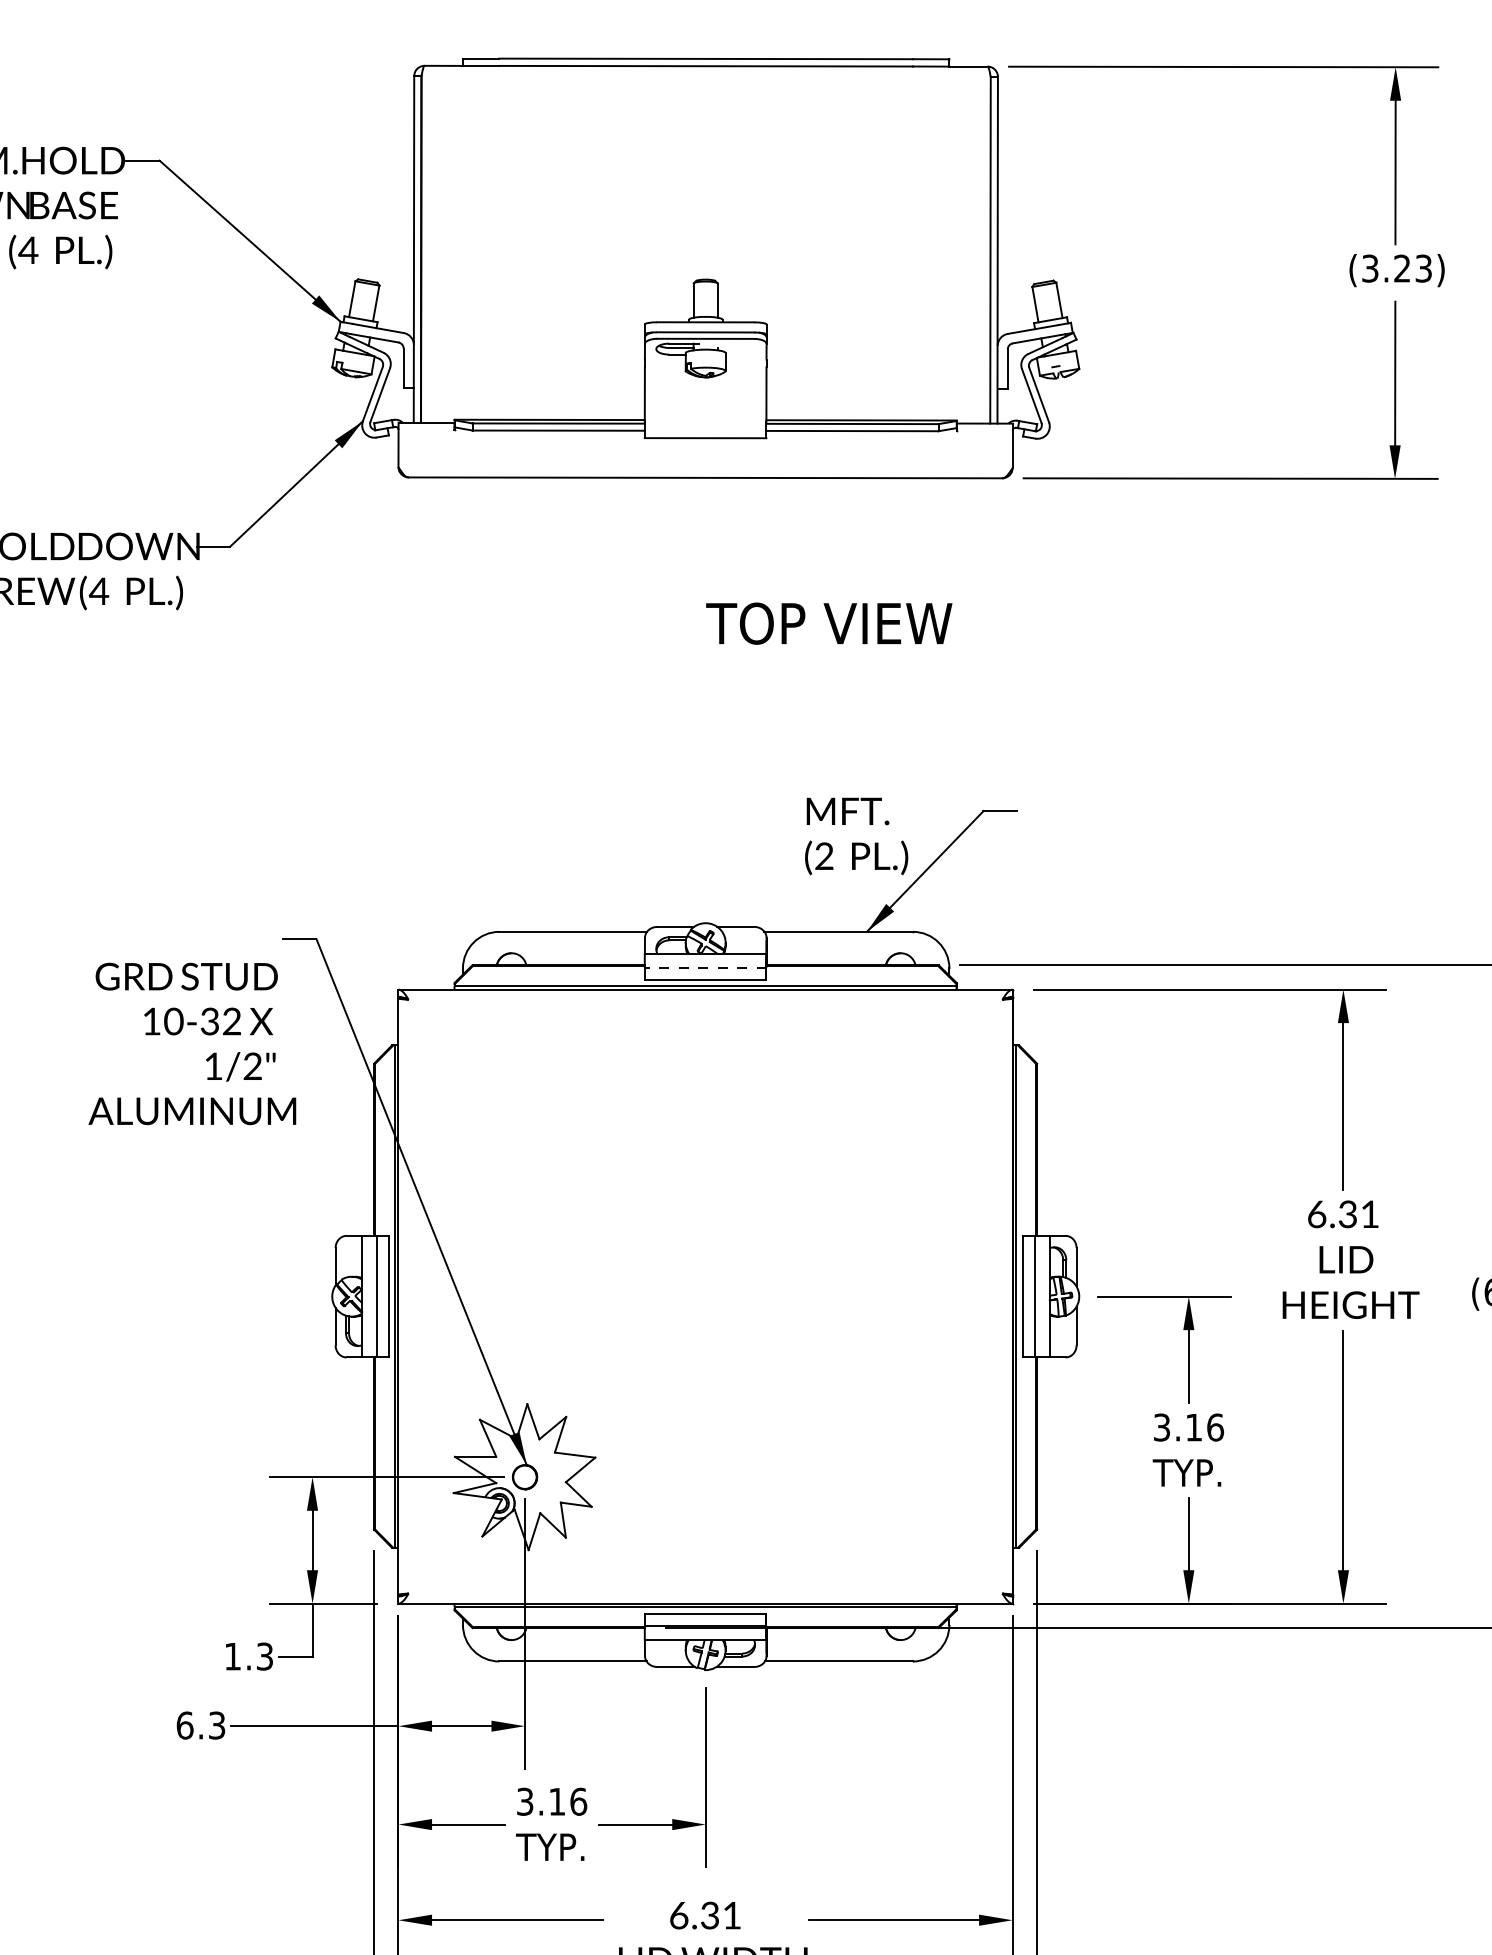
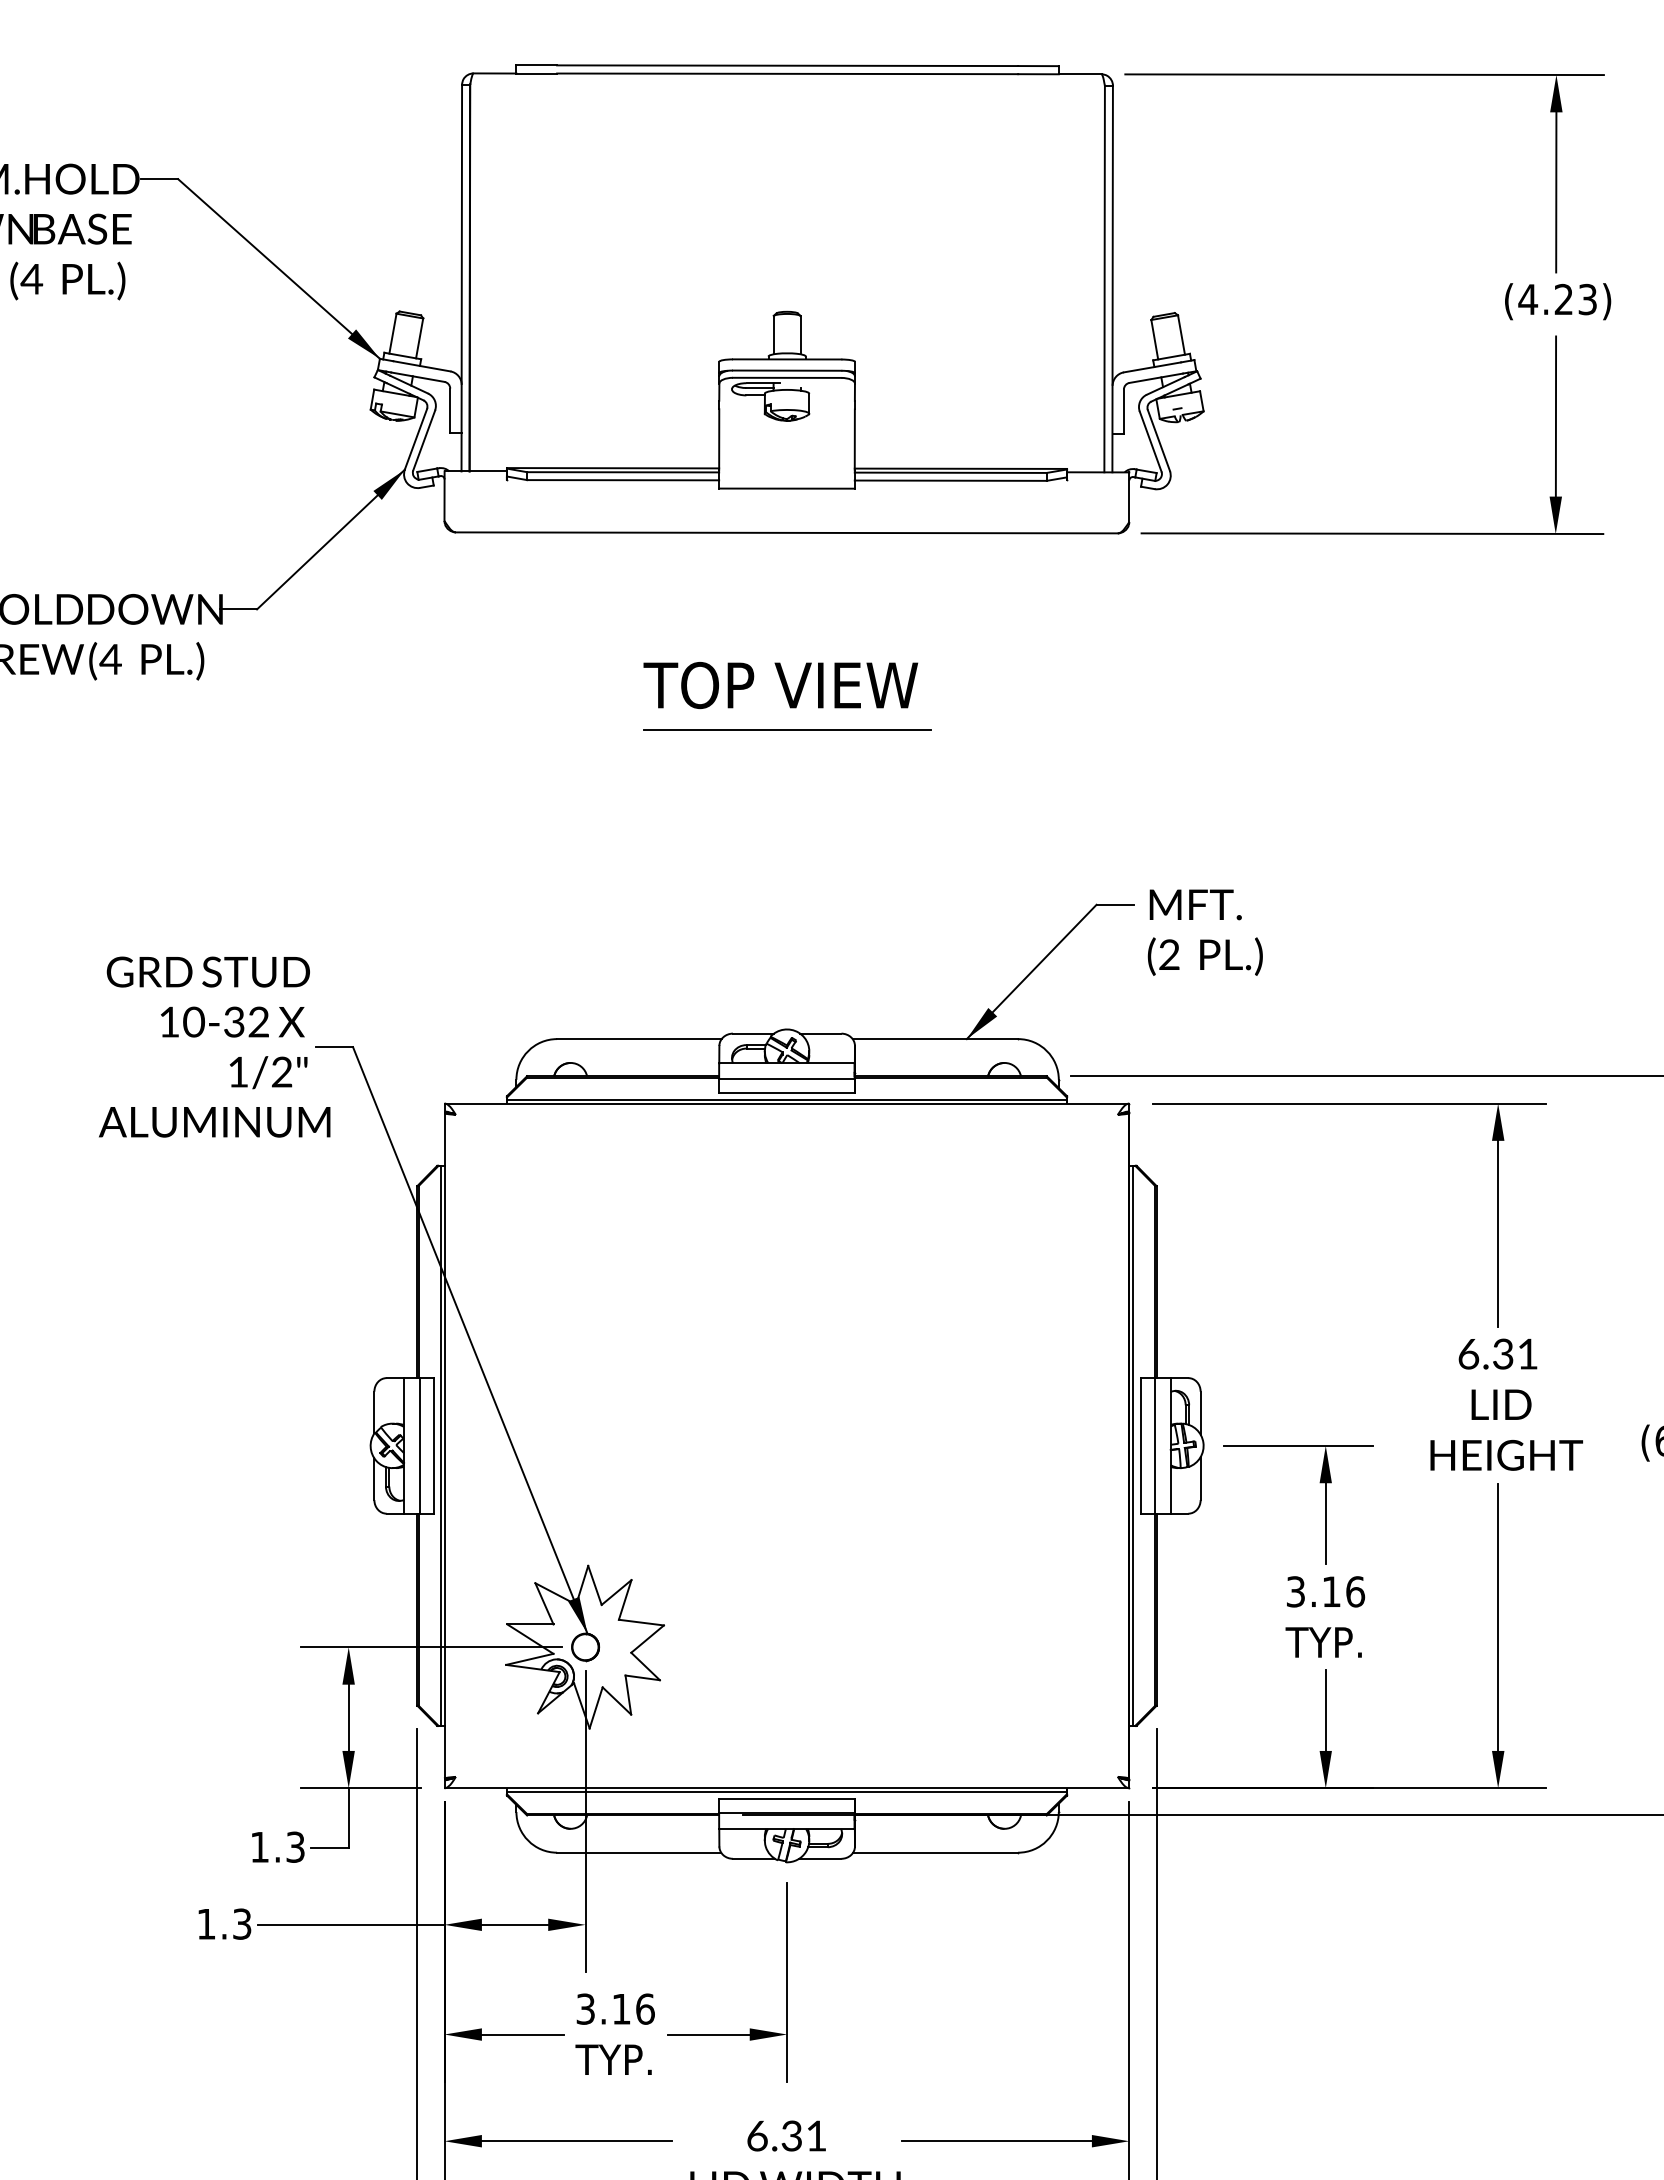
text: (1370, 268) -> (1528, 299), (3.23) -> (4.23)
text: (828, 623) -> (780, 685), moved
line: (706, 655) -> (787, 730), added
text: (855, 836) -> (1204, 932), moved
line: (705, 968) -> (786, 1079), dashed -> solid
text: (192, 1043) -> (214, 1046), moved
text: (185, 1724) -> (206, 1923), 6.3 -> 1.3

